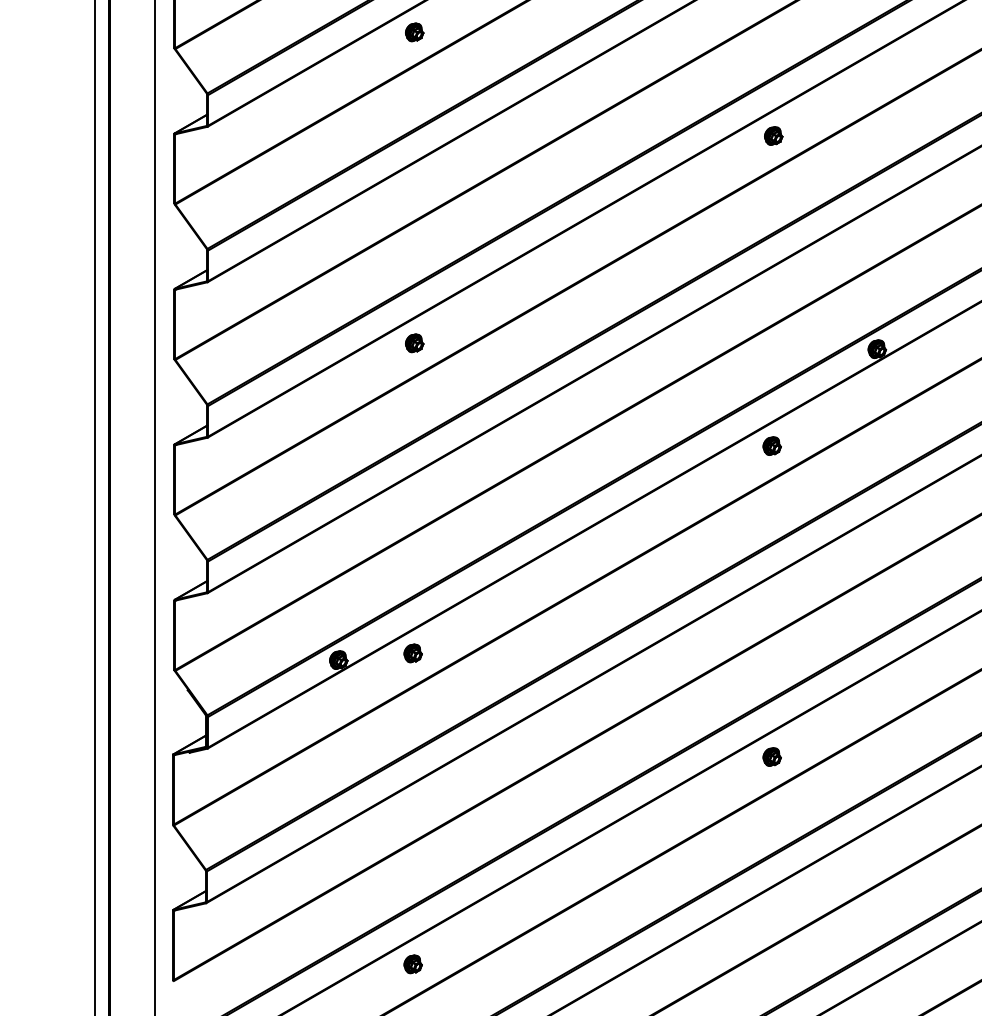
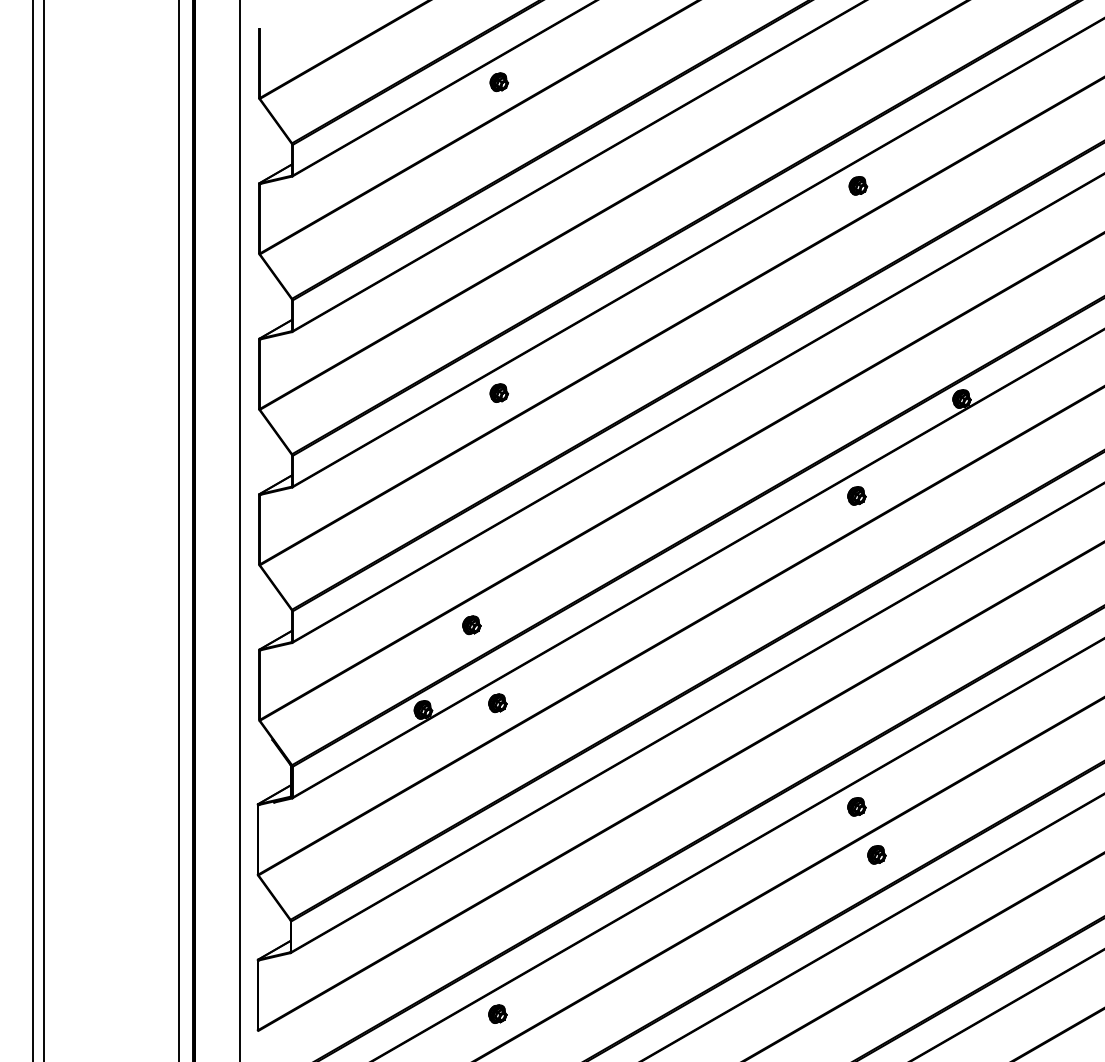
part: (386, 575) -> (471, 625), added
part: (791, 804) -> (876, 854), added

